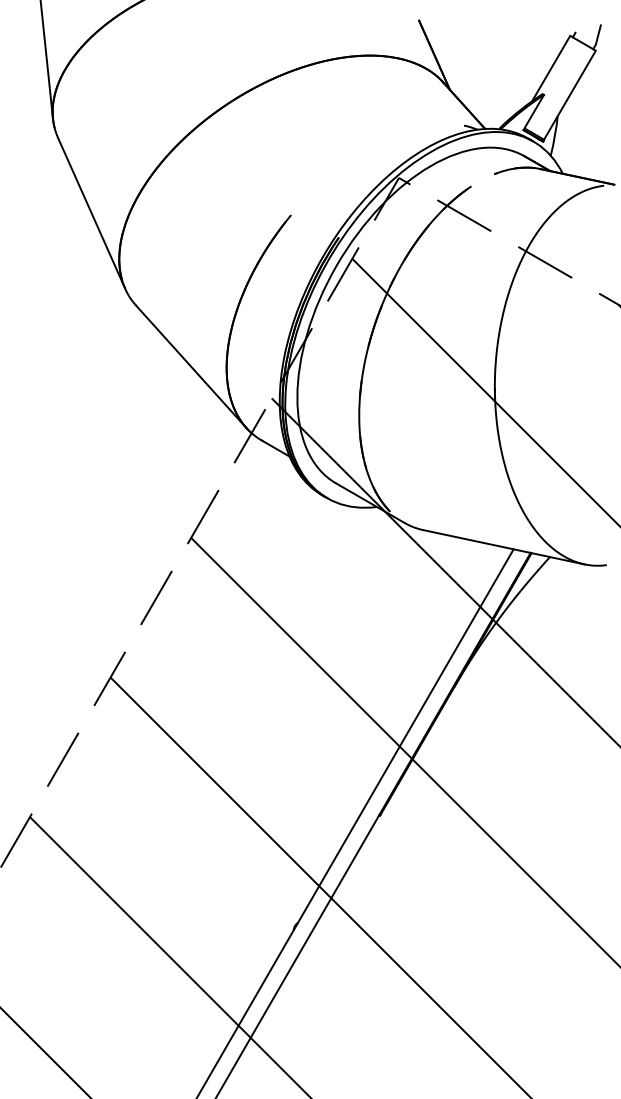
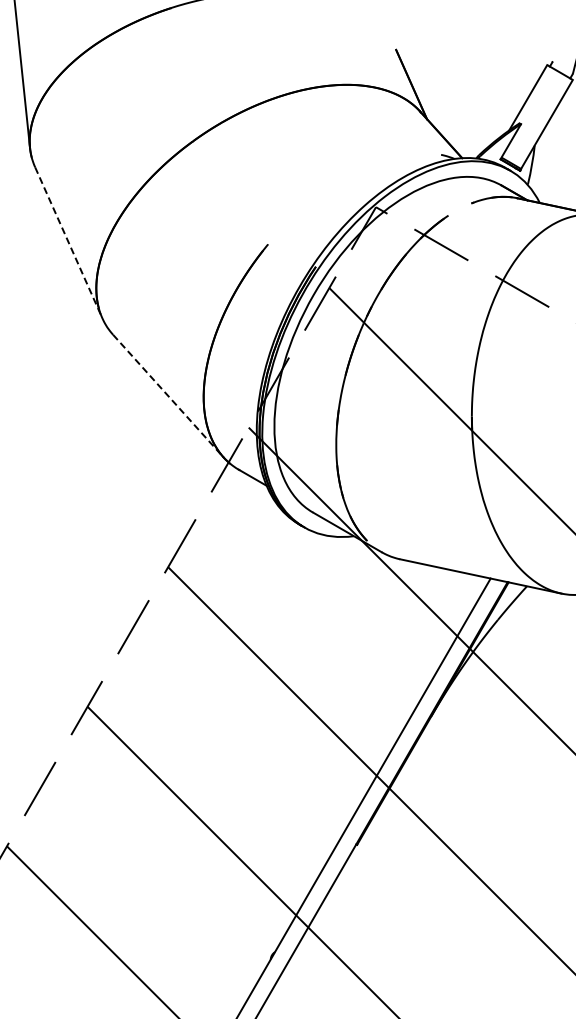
line: (91, 212) -> (68, 241), solid -> dashed
line: (190, 366) -> (167, 395), solid -> dashed

